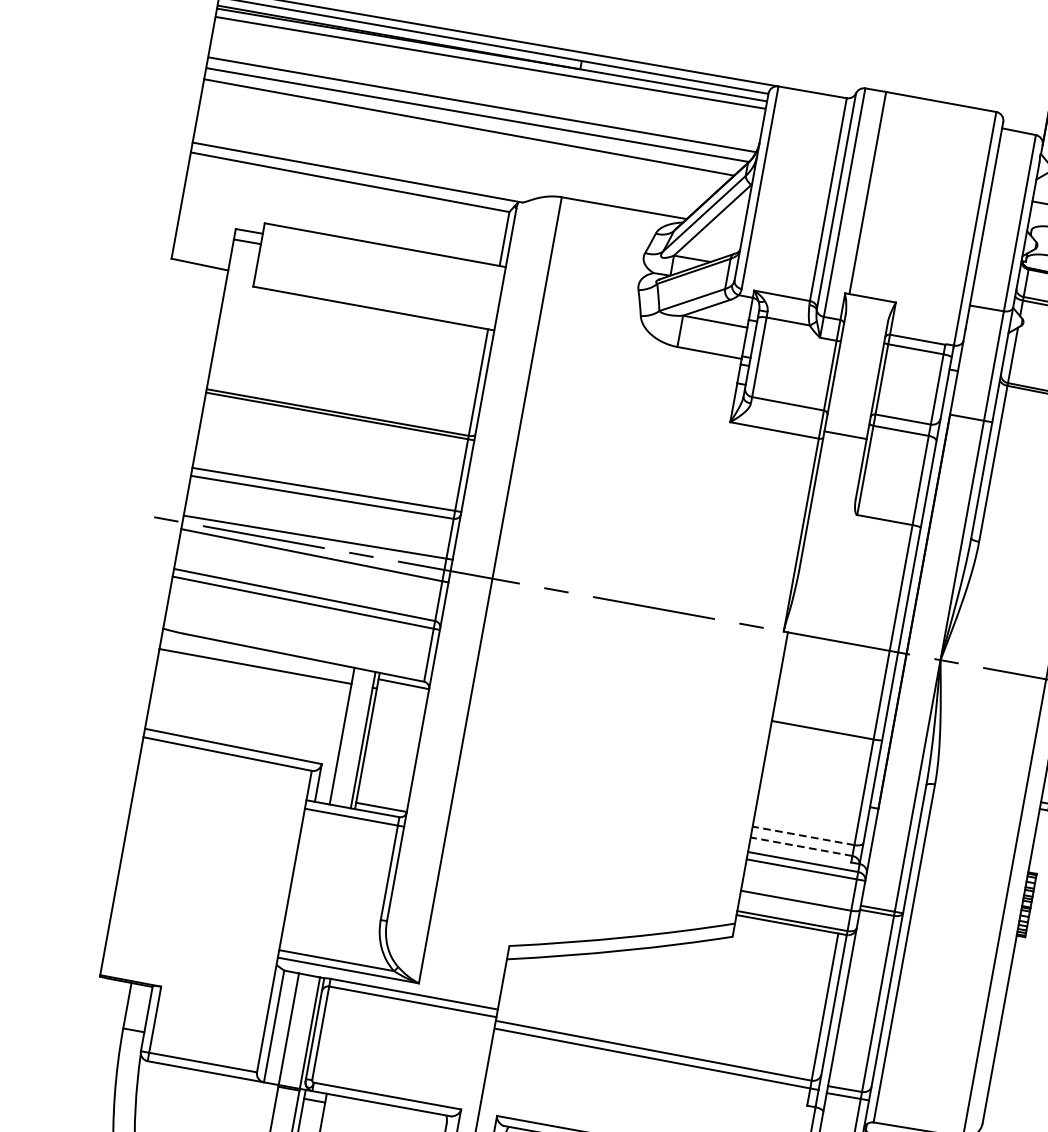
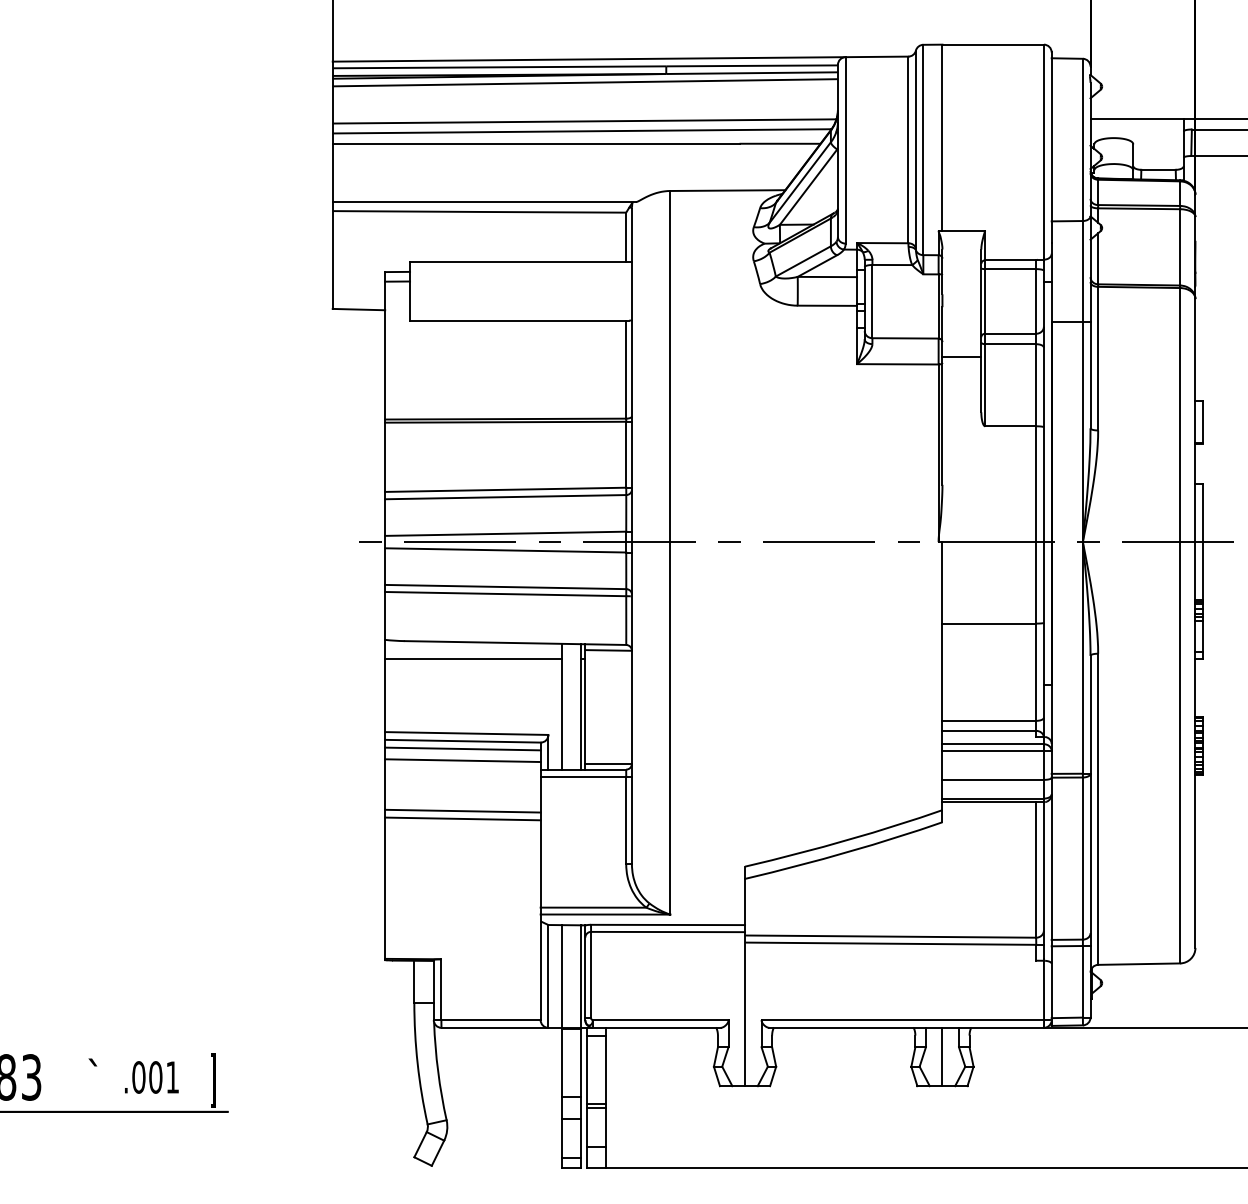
line: (225, 761) -> (462, 748), added
line: (223, 774) -> (462, 760), added
line: (213, 829) -> (462, 810), added
line: (803, 835) -> (989, 720), dashed -> solid
line: (211, 837) -> (462, 818), added
line: (801, 846) -> (989, 730), dashed -> solid

